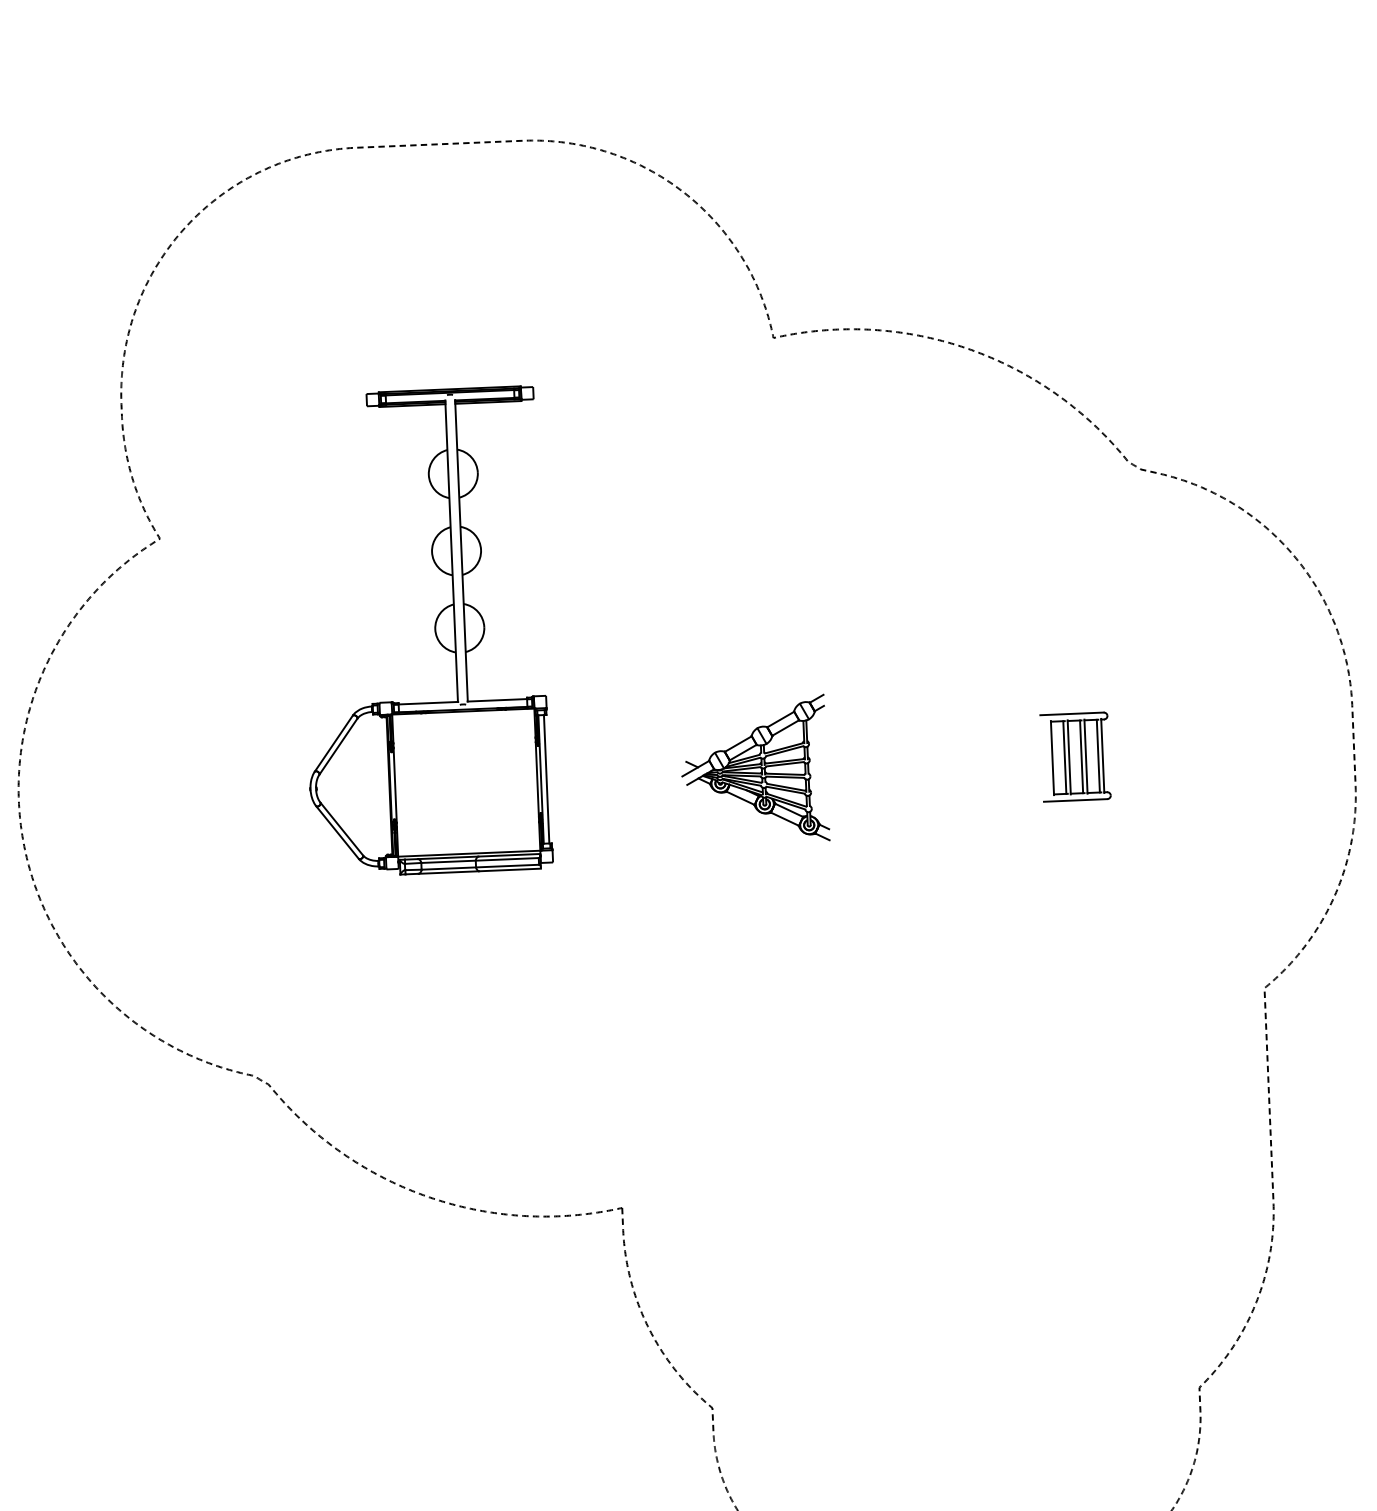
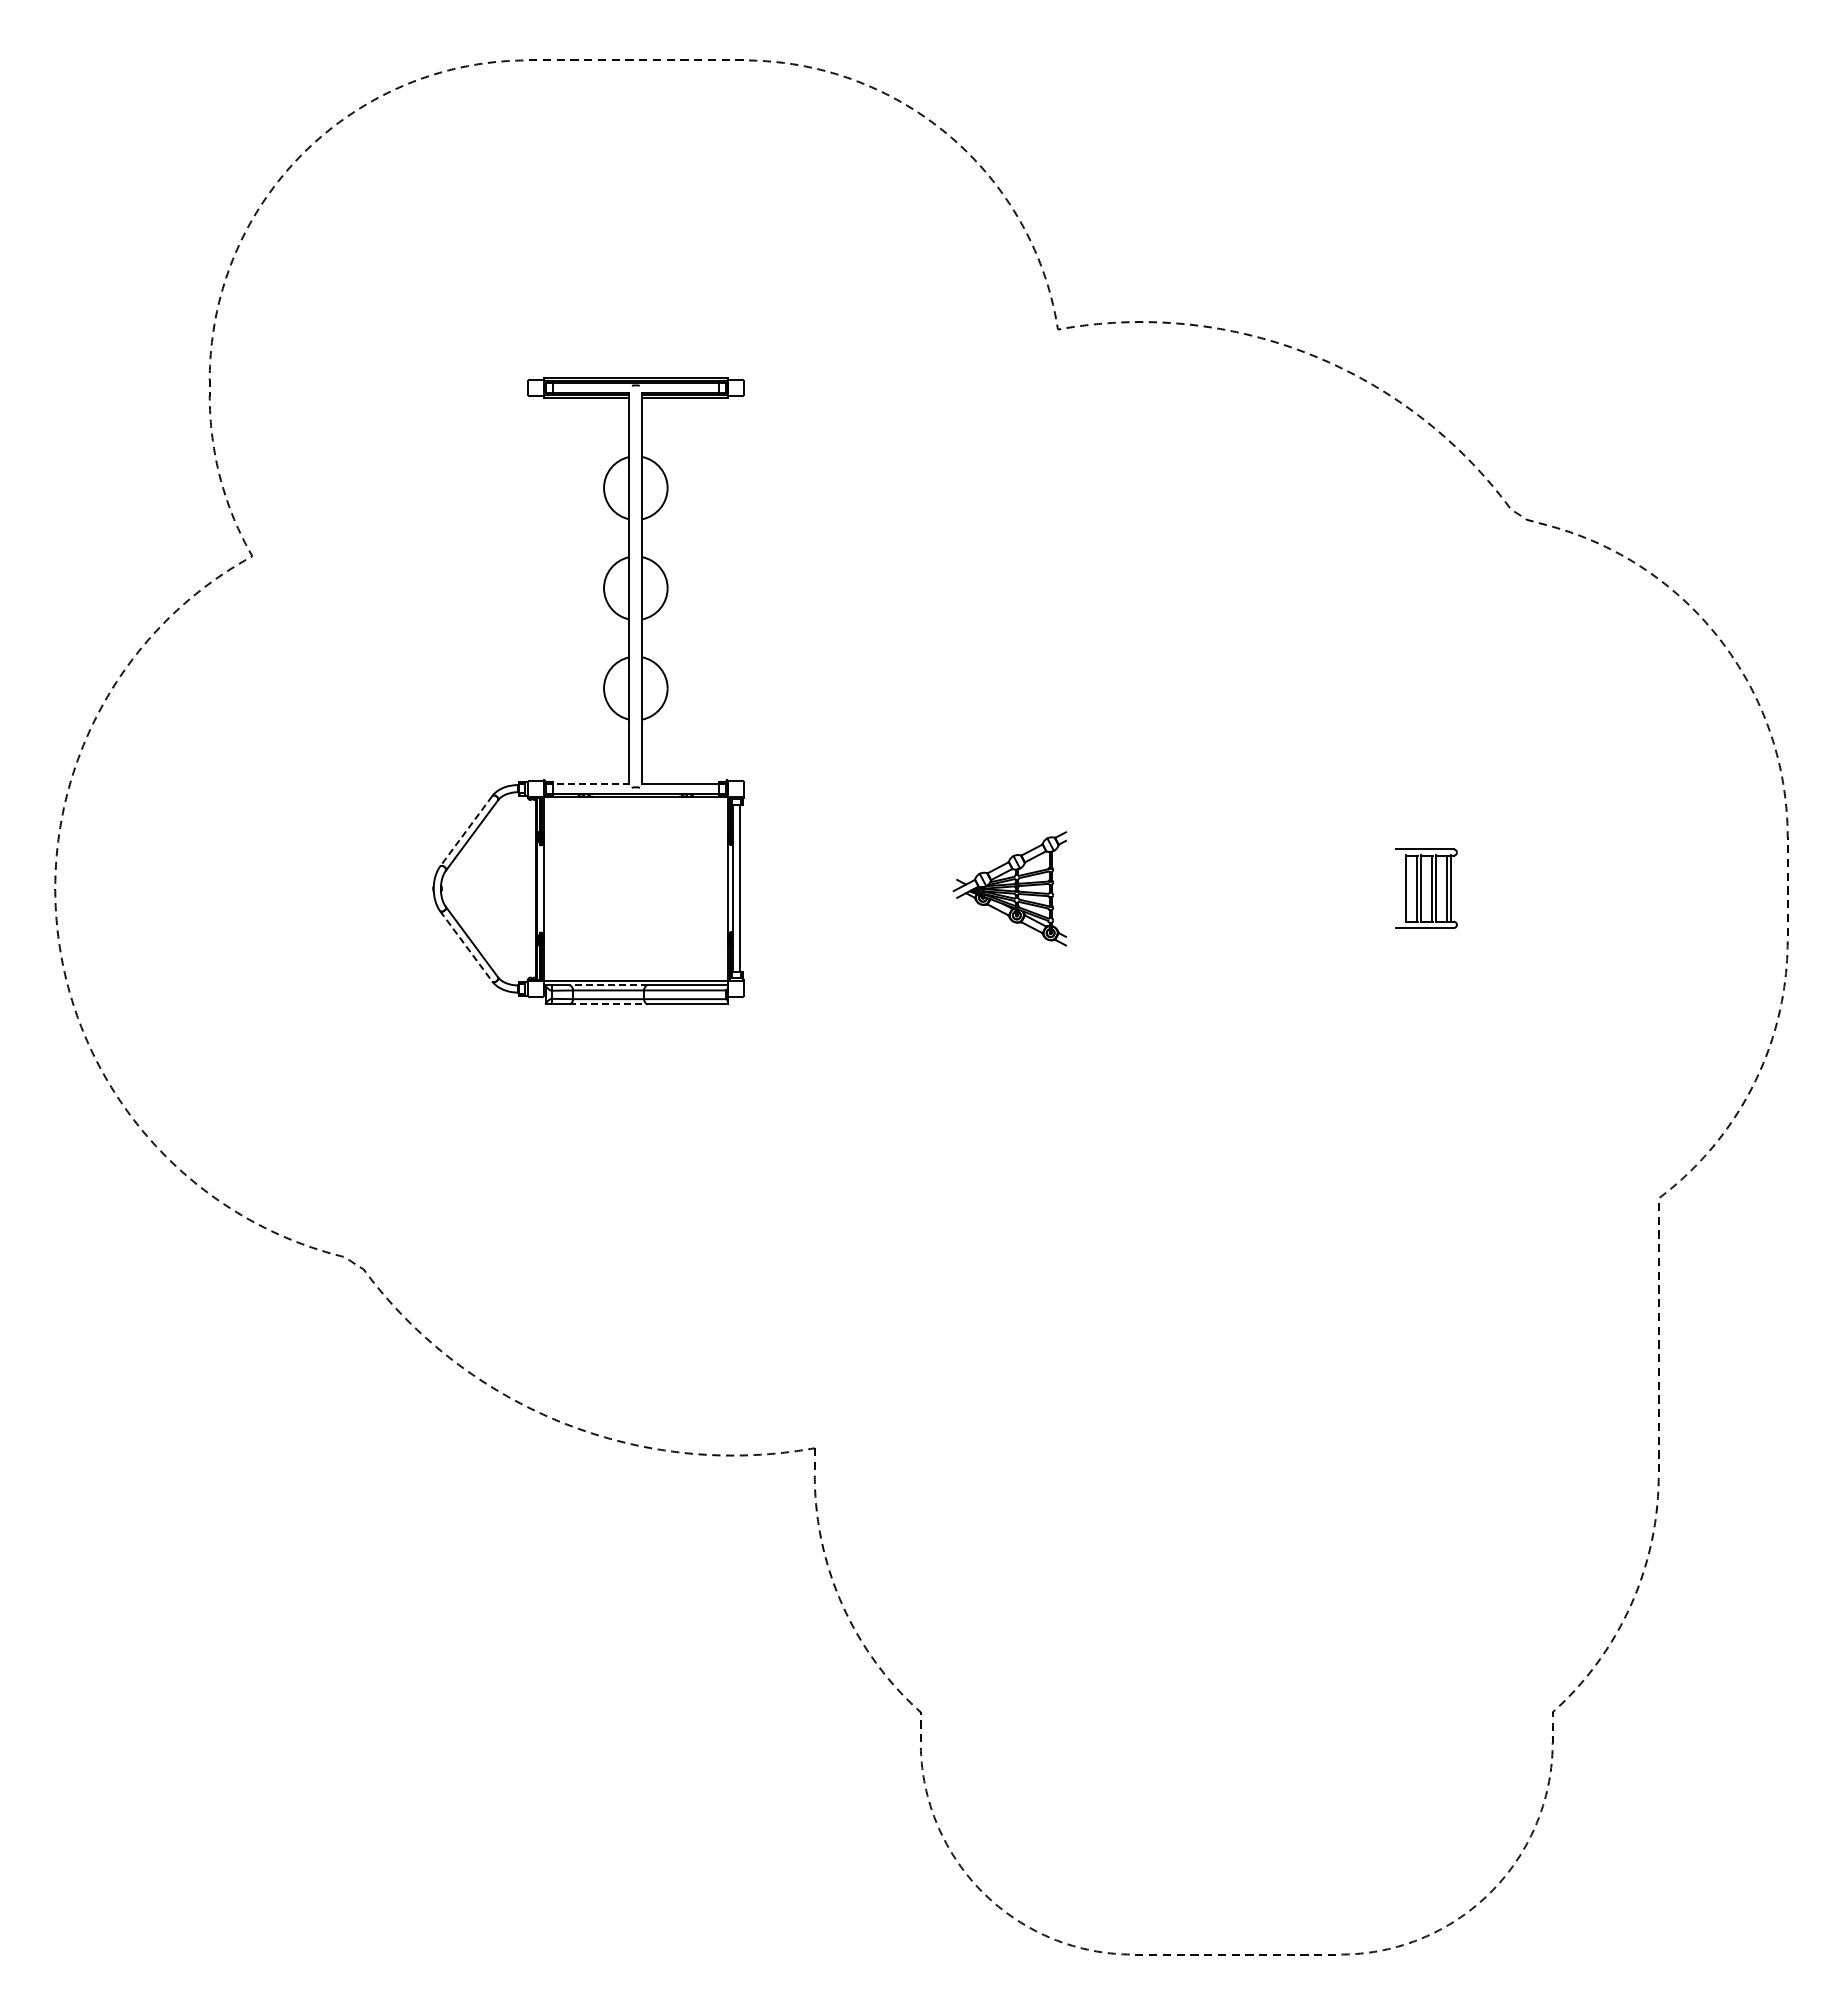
line: (428, 702) -> (591, 783), solid -> dashed
line: (333, 743) -> (466, 831), solid -> dashed
part: (1075, 756) -> (1426, 888), size x0.7
part: (754, 770) -> (1009, 888), size x0.6
line: (337, 832) -> (466, 946), solid -> dashed
line: (447, 858) -> (607, 985), solid -> dashed
line: (448, 872) -> (608, 1004), solid -> dashed

